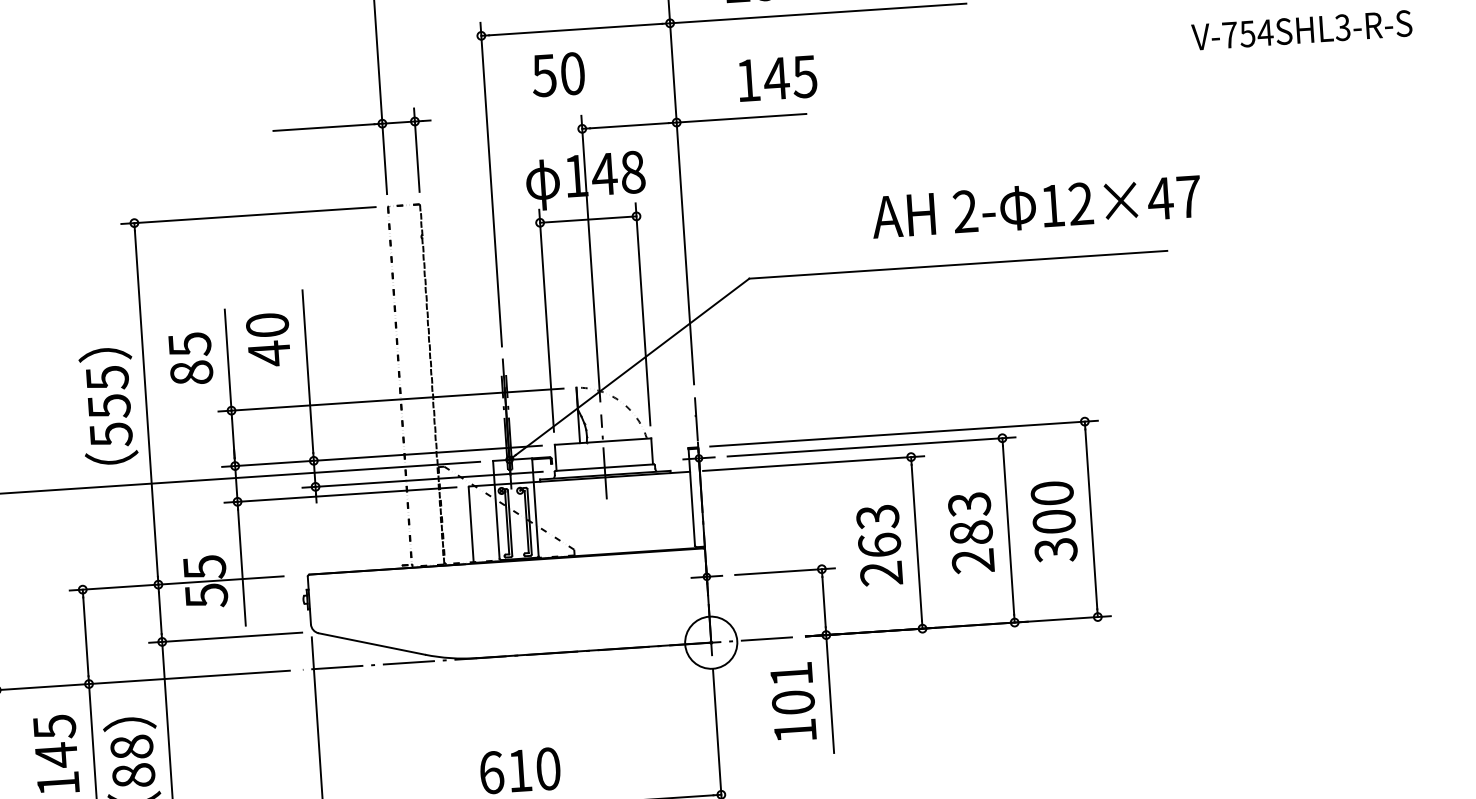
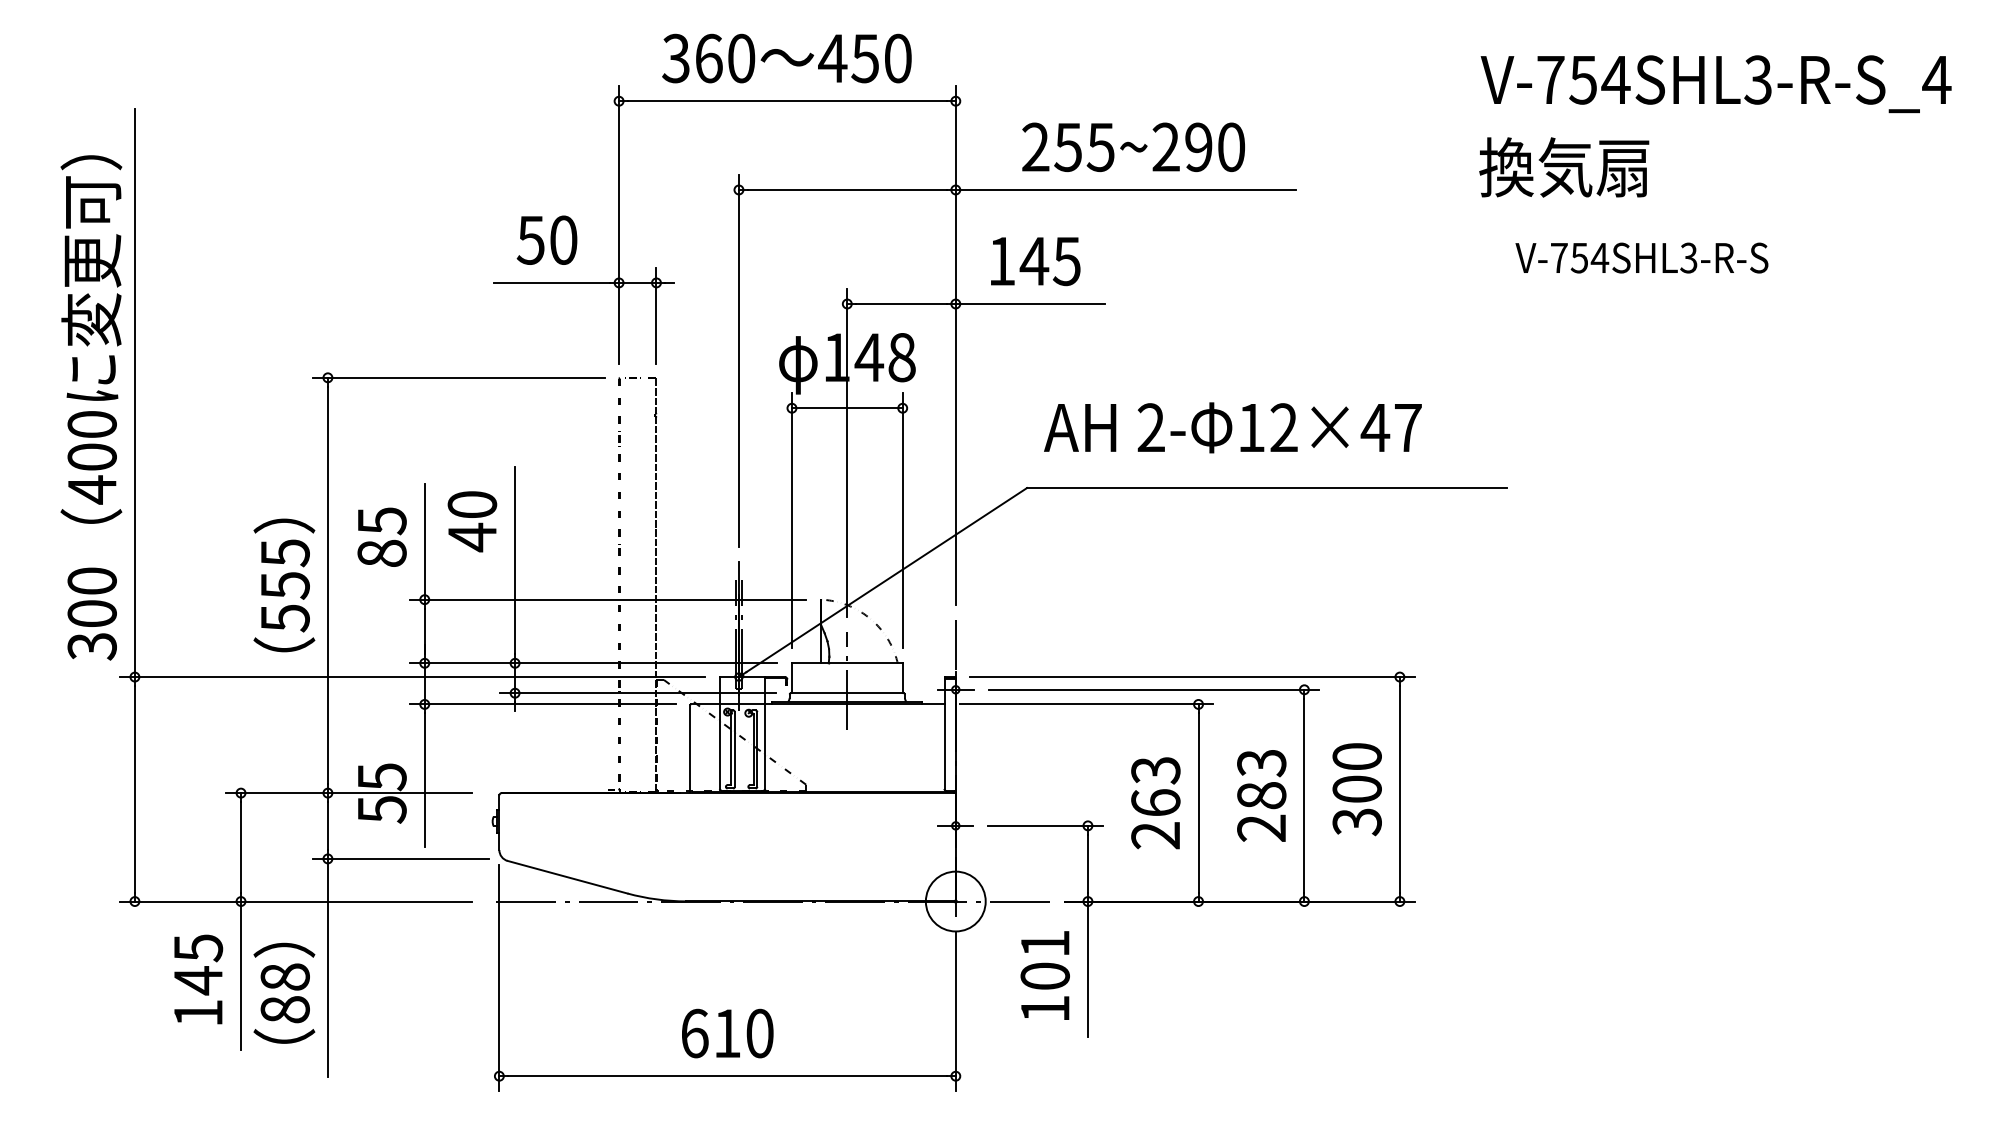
text: (1301, 29) -> (1641, 257), moved
text: (557, 74) -> (546, 239), moved
text: (777, 78) -> (1035, 261), moved
text: (1036, 206) -> (1232, 427), moved

